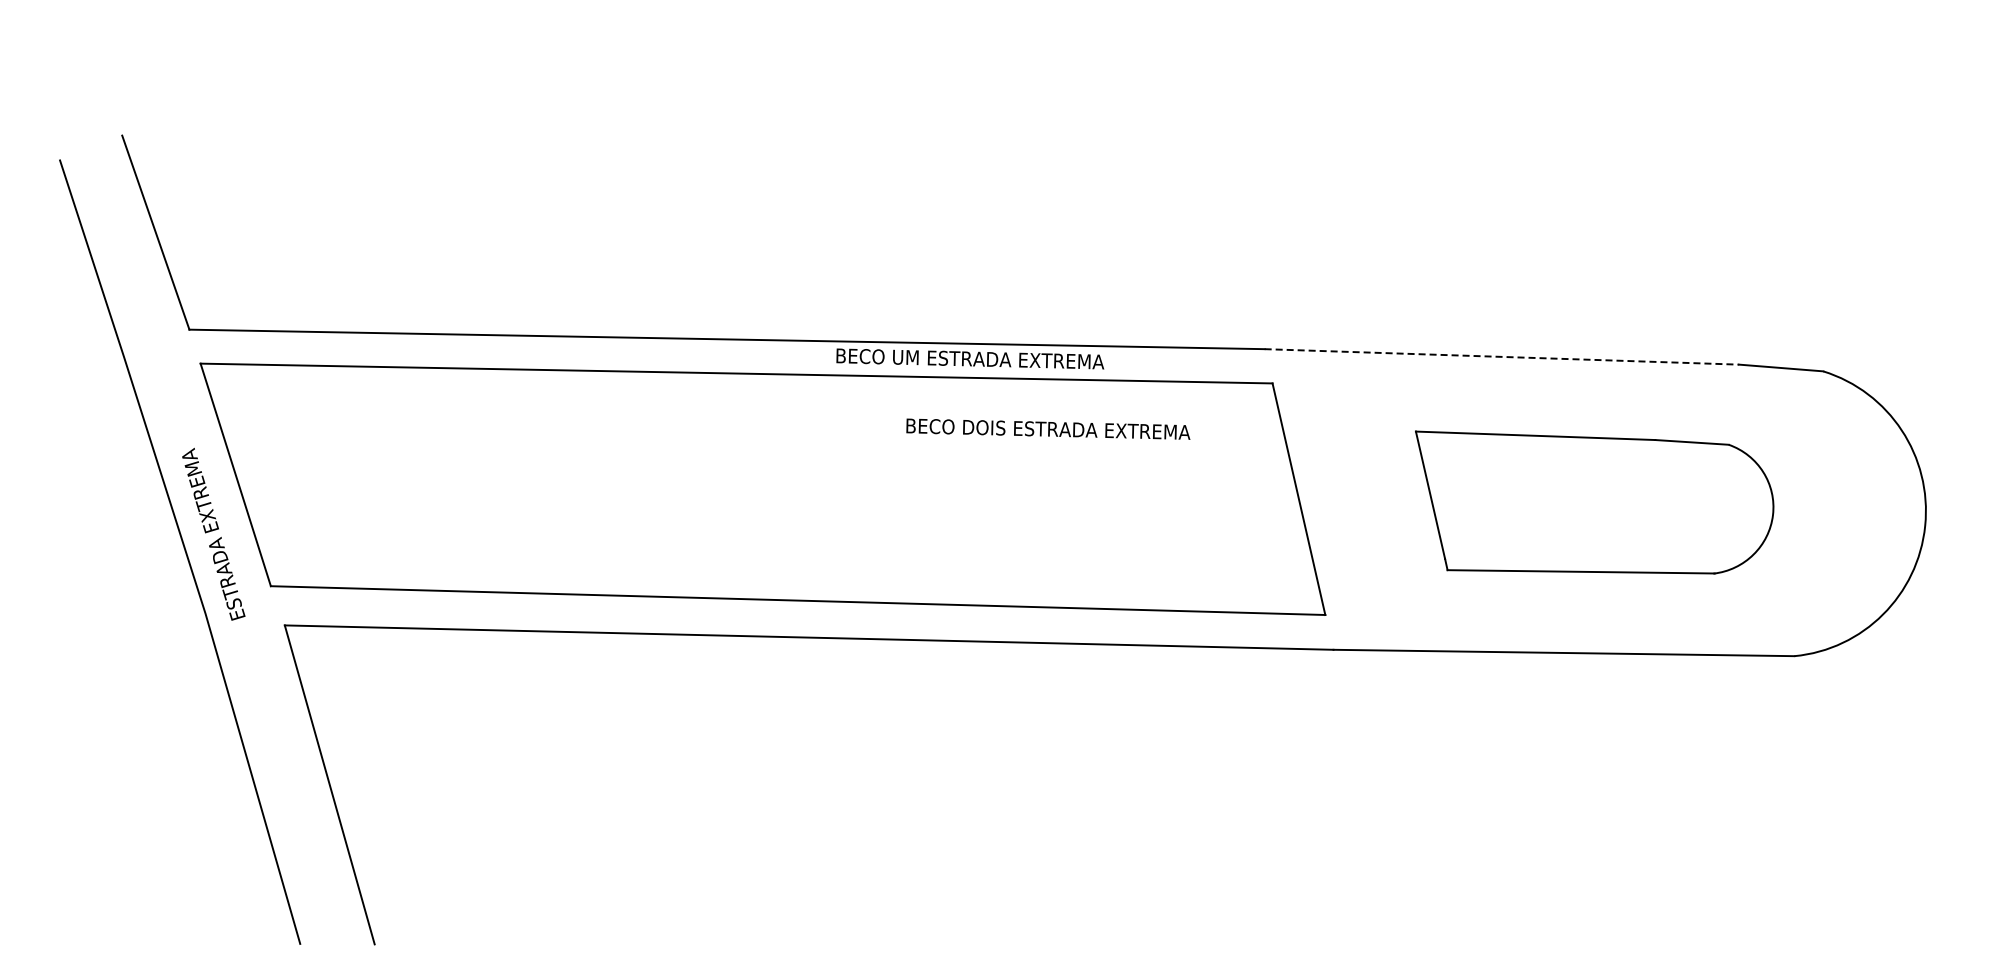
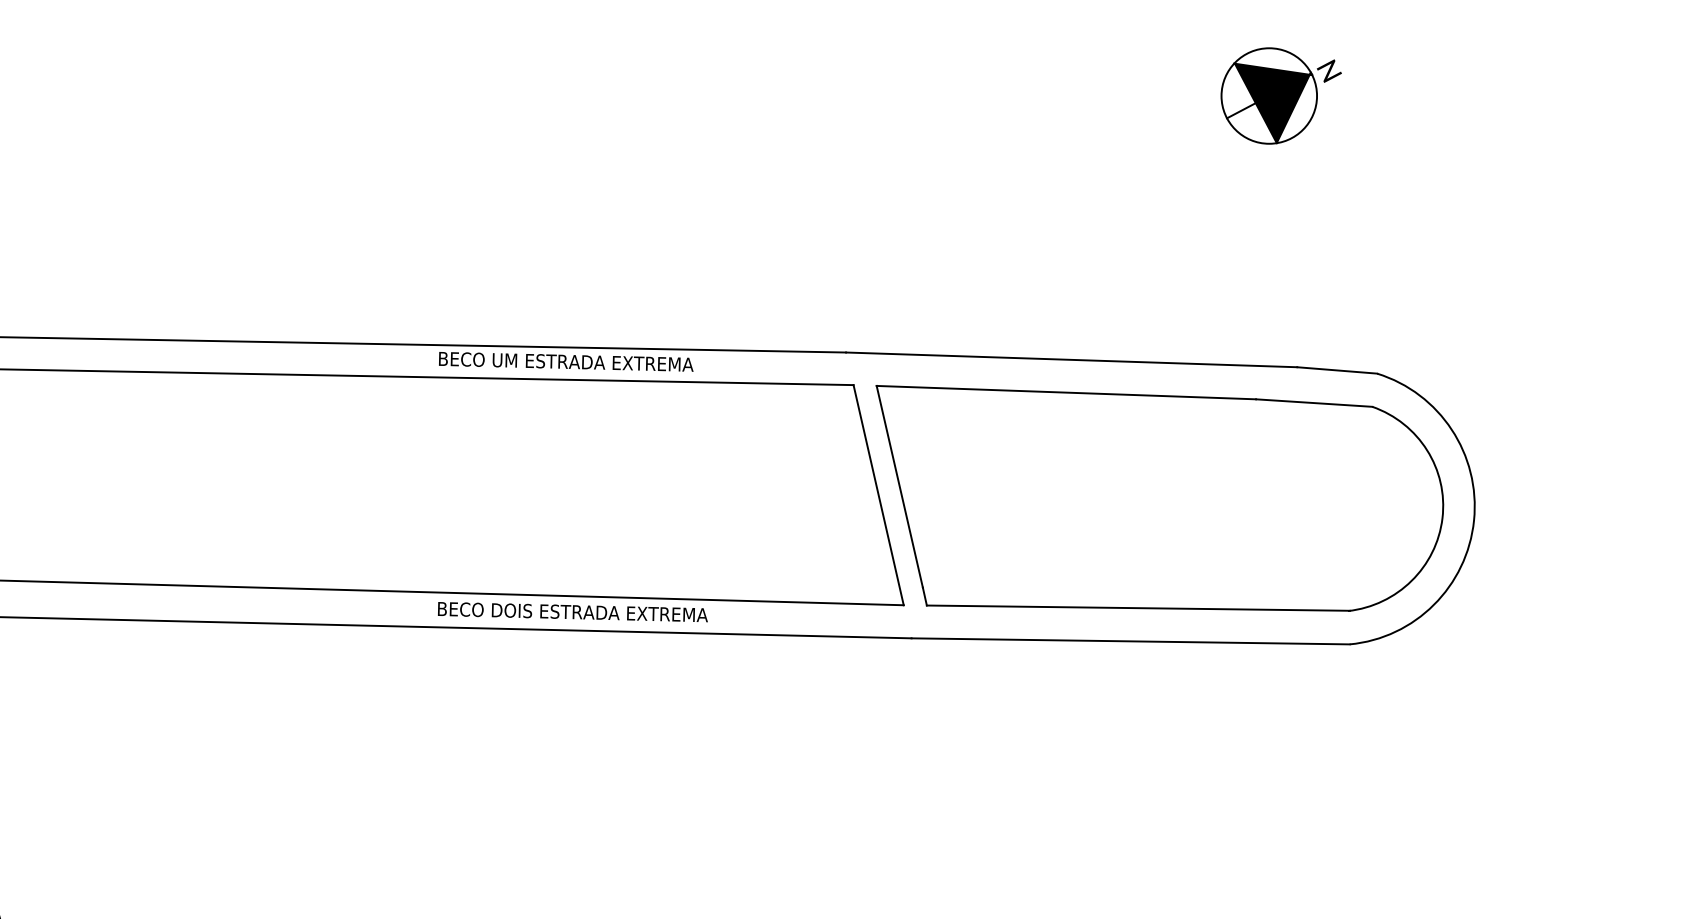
part: (1722, 79) -> (1281, 96), added
line: (1502, 356) -> (1072, 359), dashed -> solid
text: (1048, 428) -> (573, 611), moved
part: (1594, 502) -> (1159, 498), size x1.67

